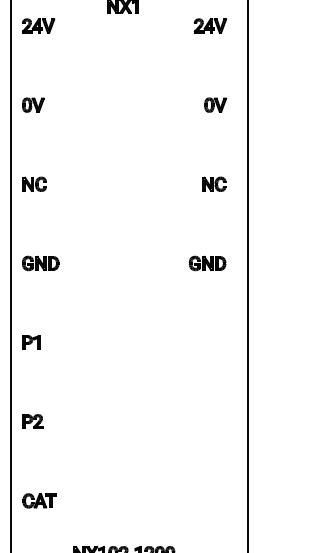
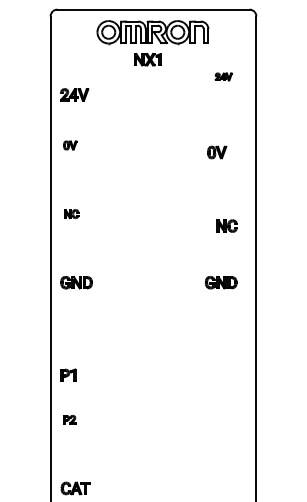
part: (38, 25) -> (74, 94), moved
part: (210, 25) -> (223, 76), size x0.6
part: (33, 105) -> (70, 145), size x0.7
part: (216, 105) -> (217, 152), moved
part: (34, 183) -> (71, 213), size x0.7
part: (213, 183) -> (226, 225), moved
part: (31, 341) -> (68, 374), moved
part: (32, 421) -> (69, 419), size x0.7

